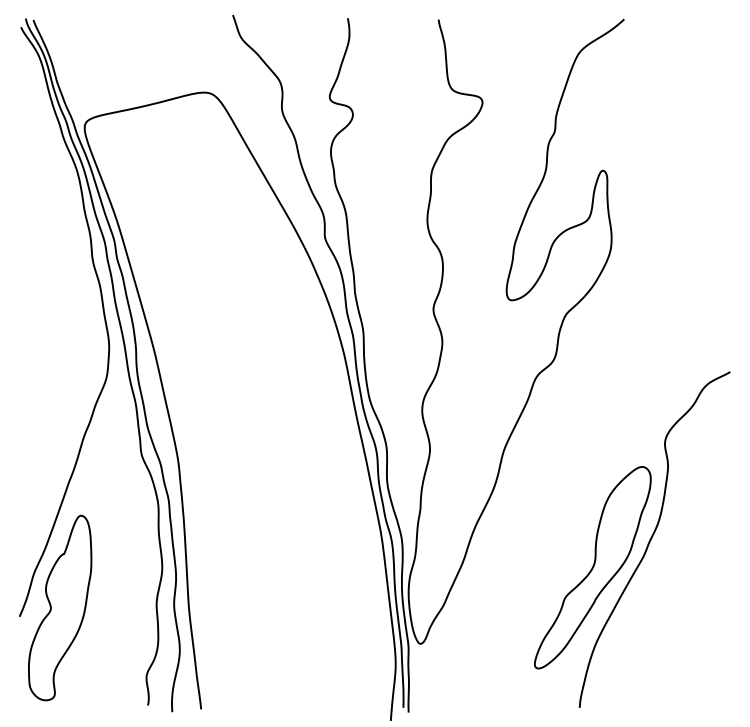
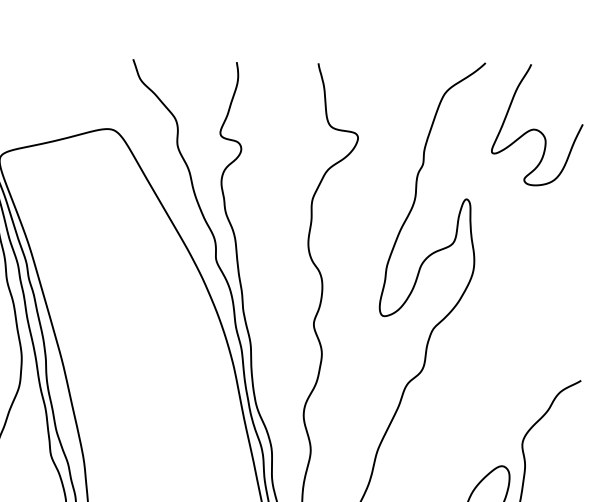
curve: (680, 92) -> (536, 128), added

